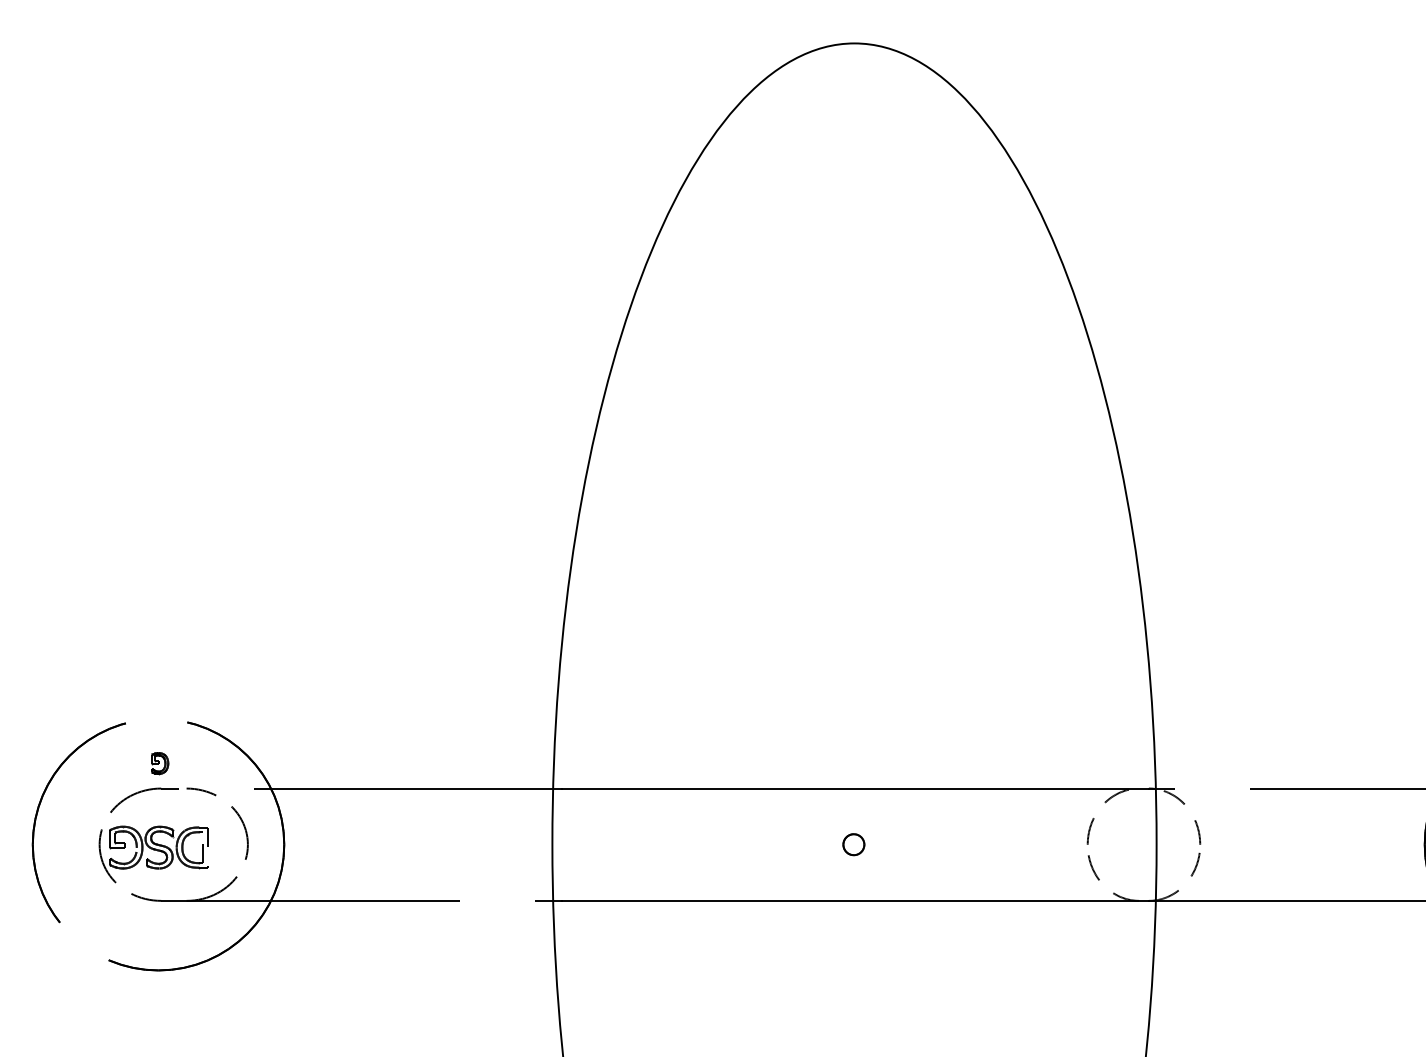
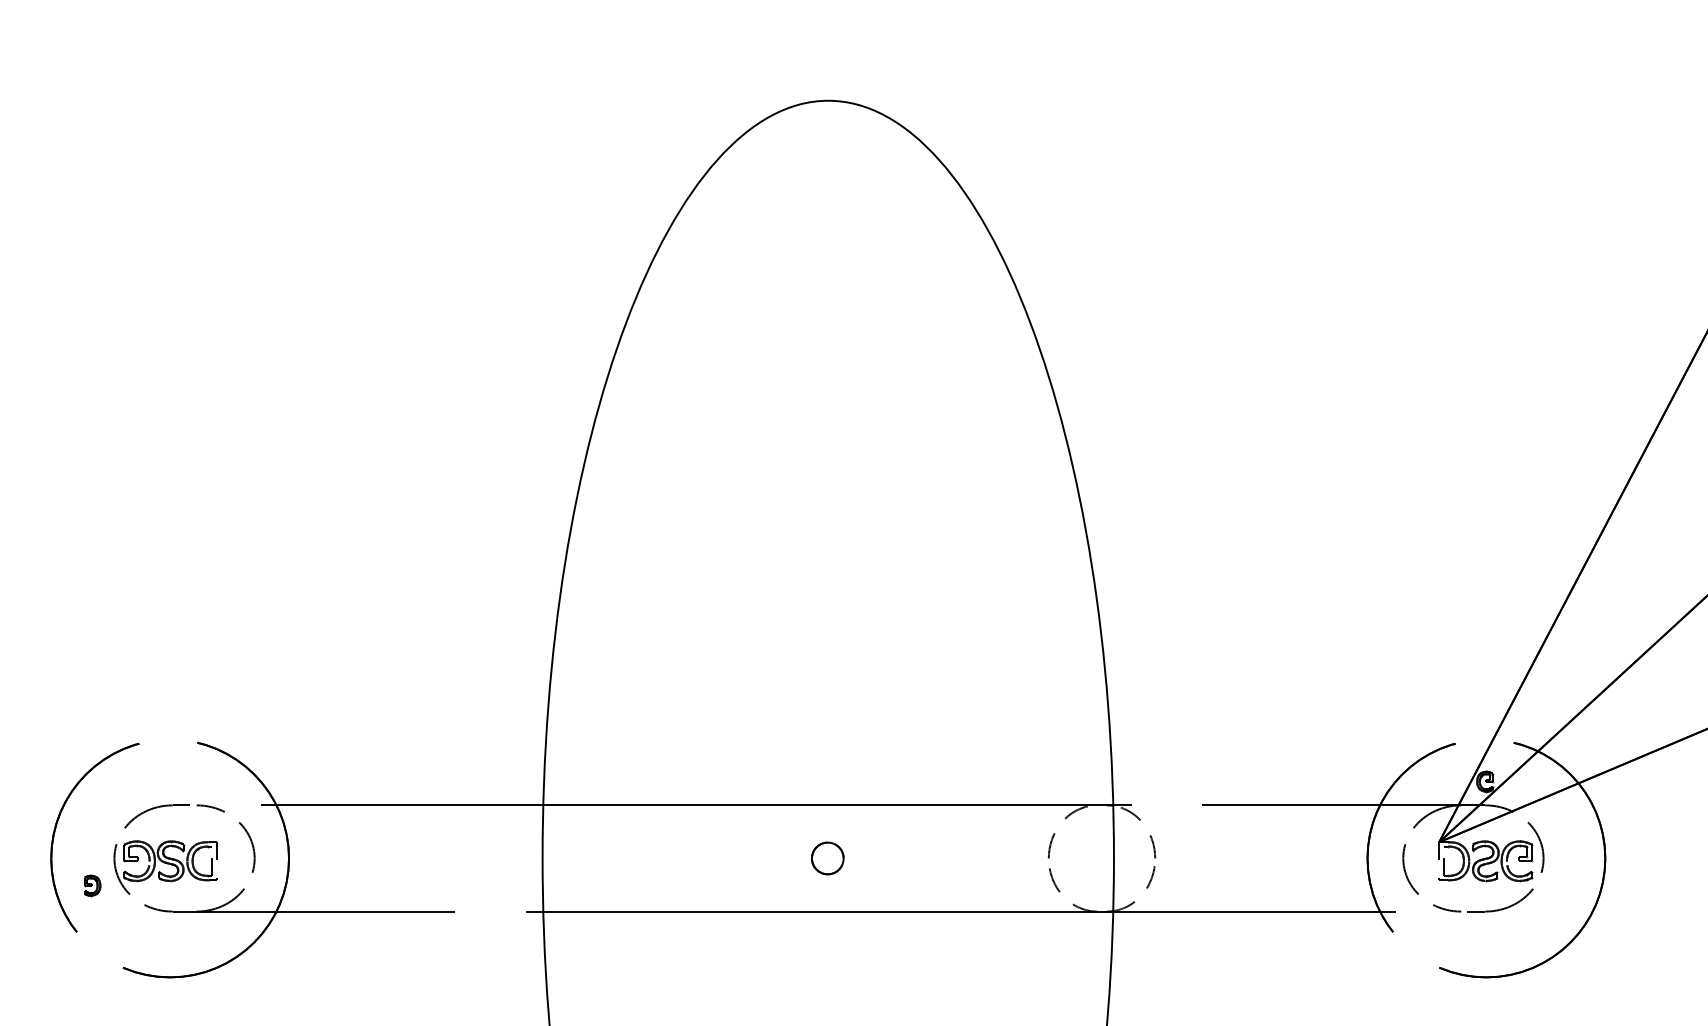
part: (159, 763) -> (92, 885), moved
part: (853, 844) -> (827, 858), size x1.6

